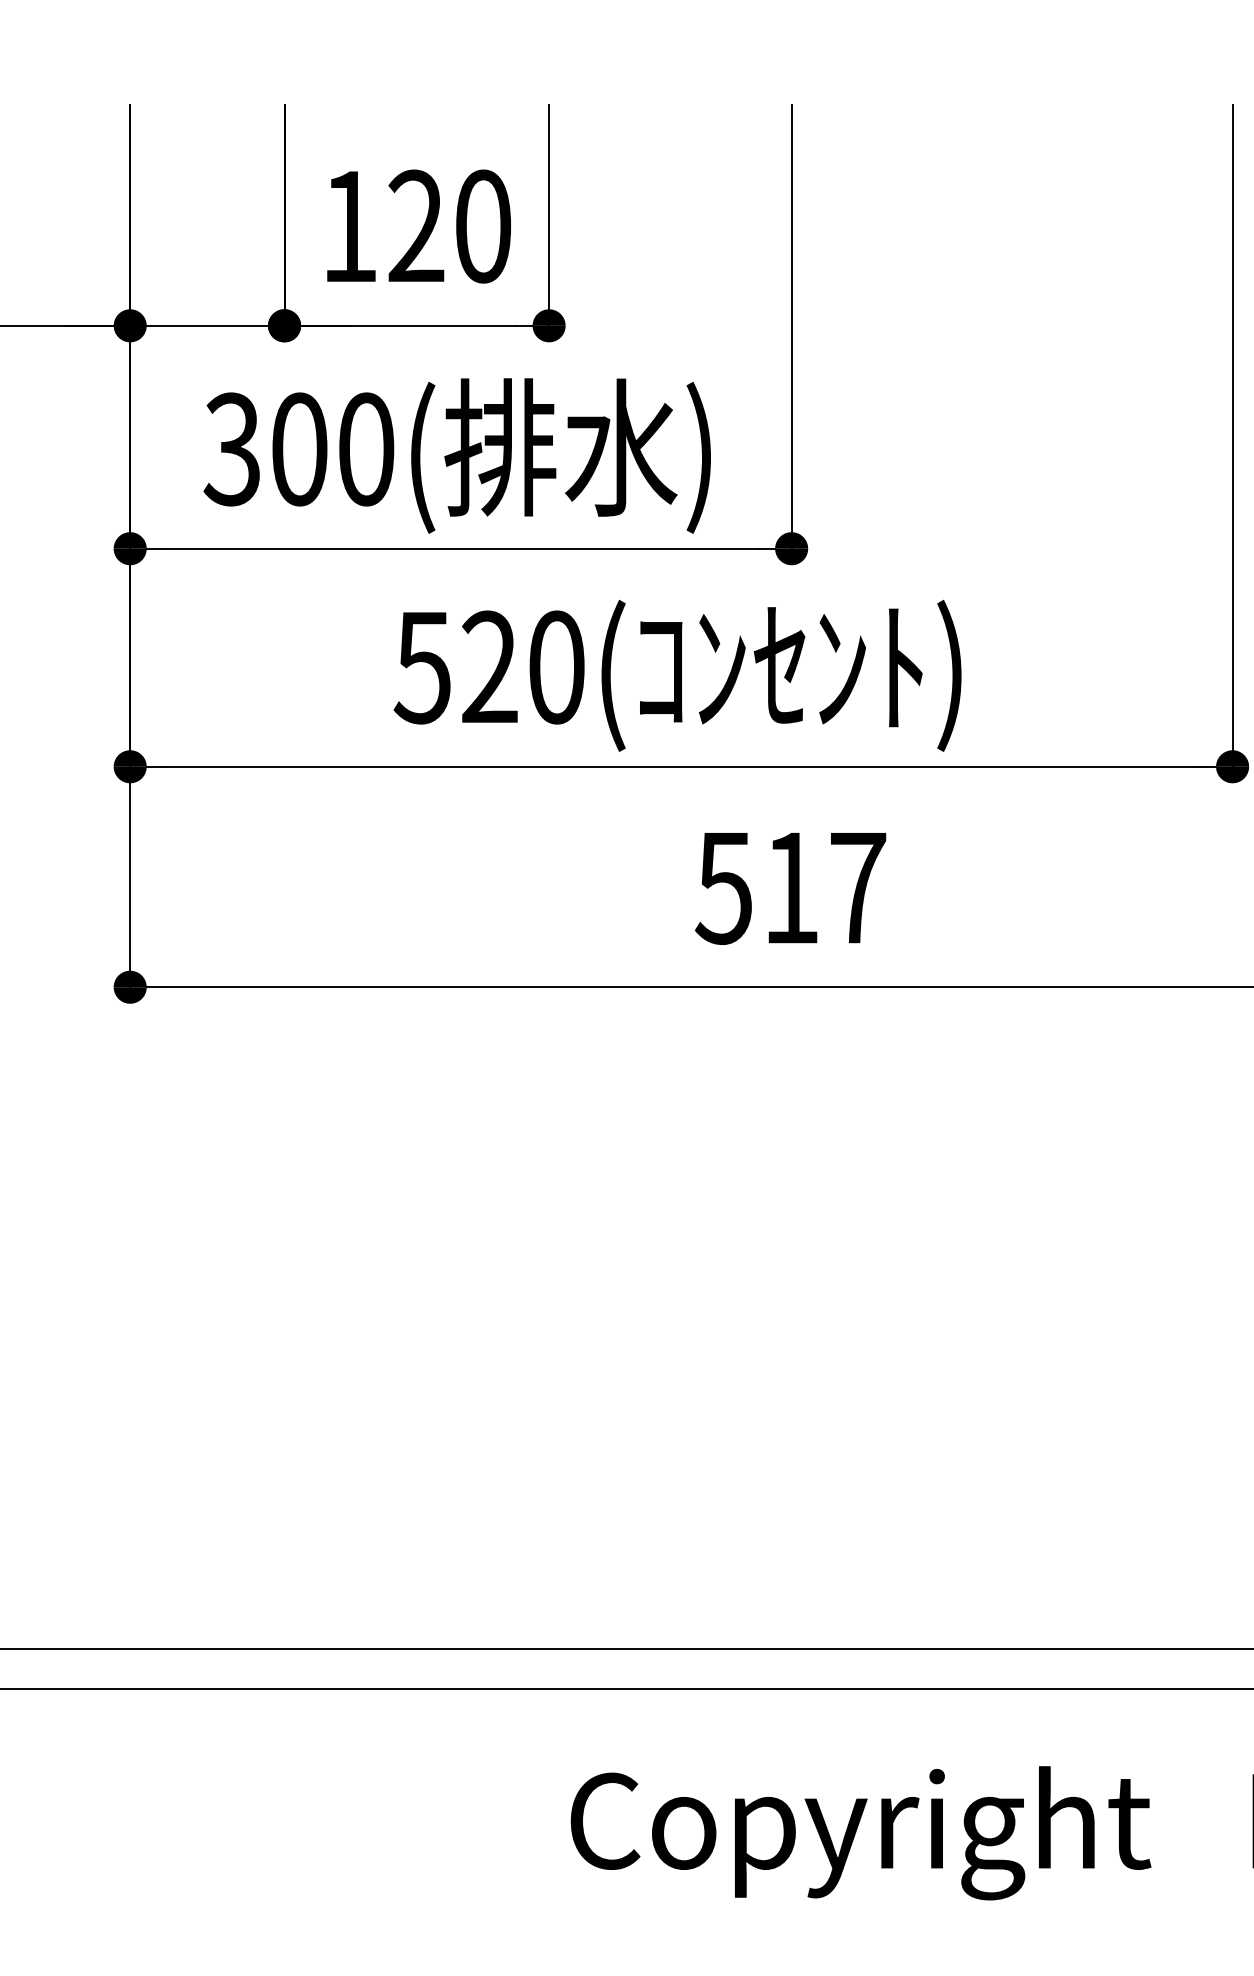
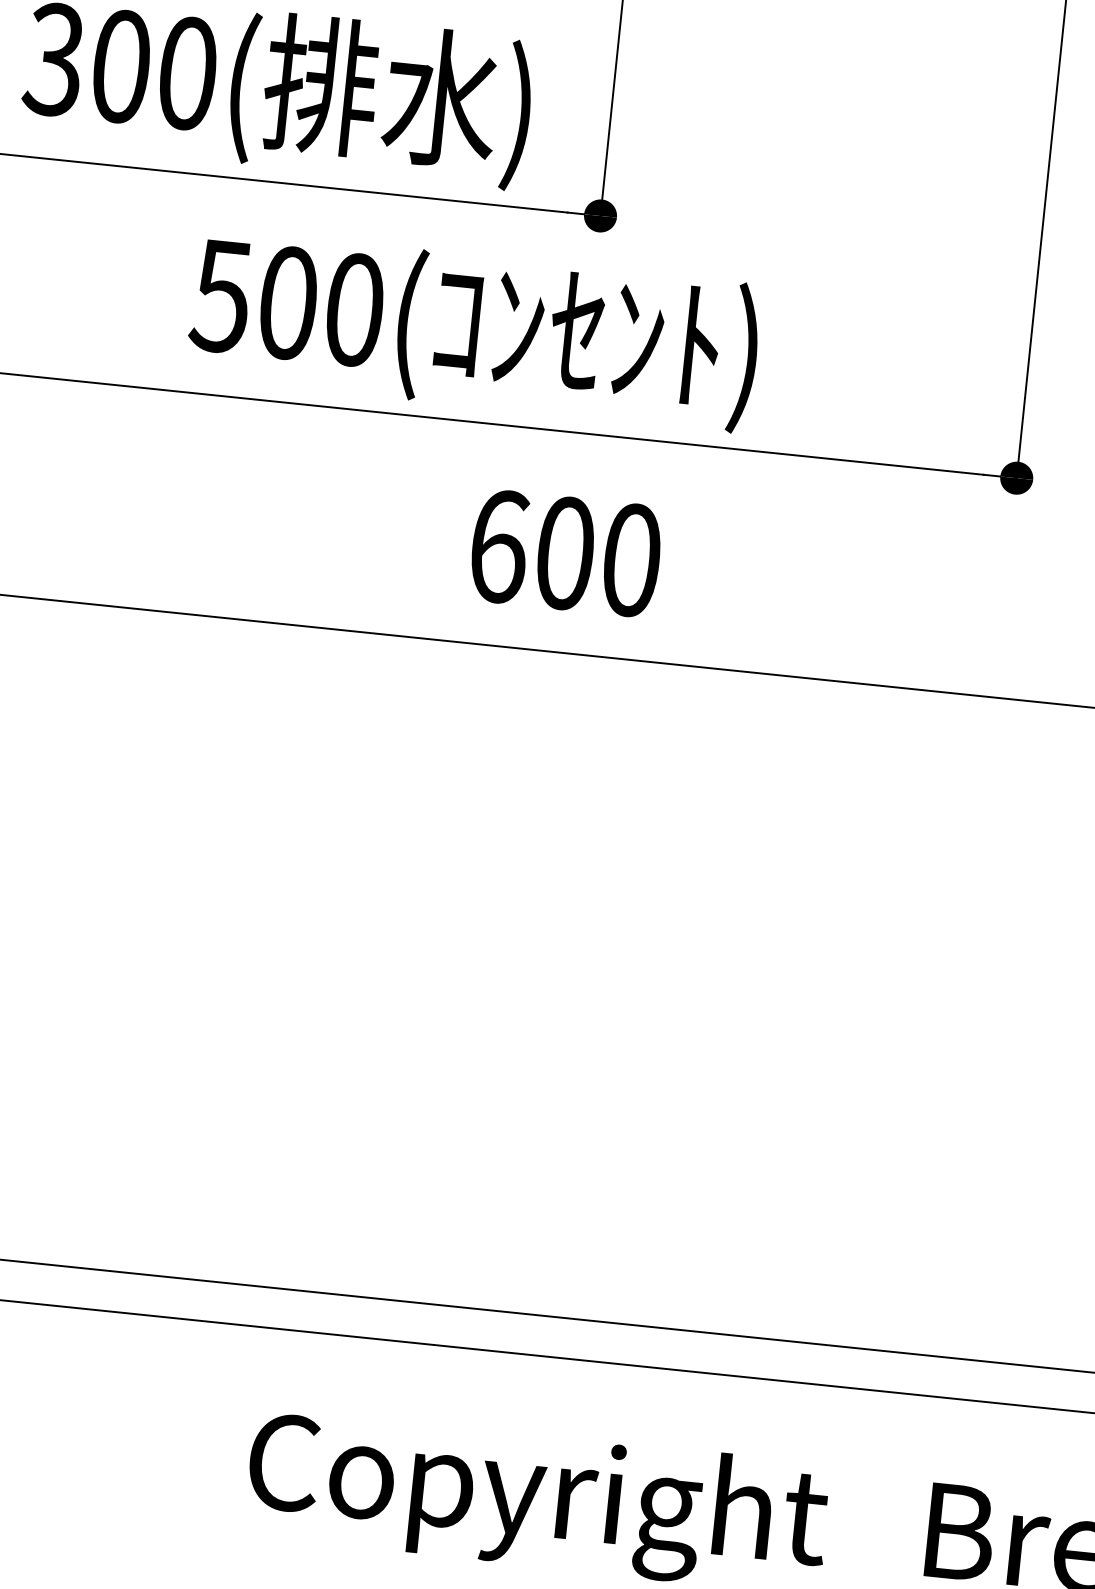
text: (489, 667) -> (287, 303), 520( -> 500(
text: (790, 888) -> (564, 553), 517 -> 600

